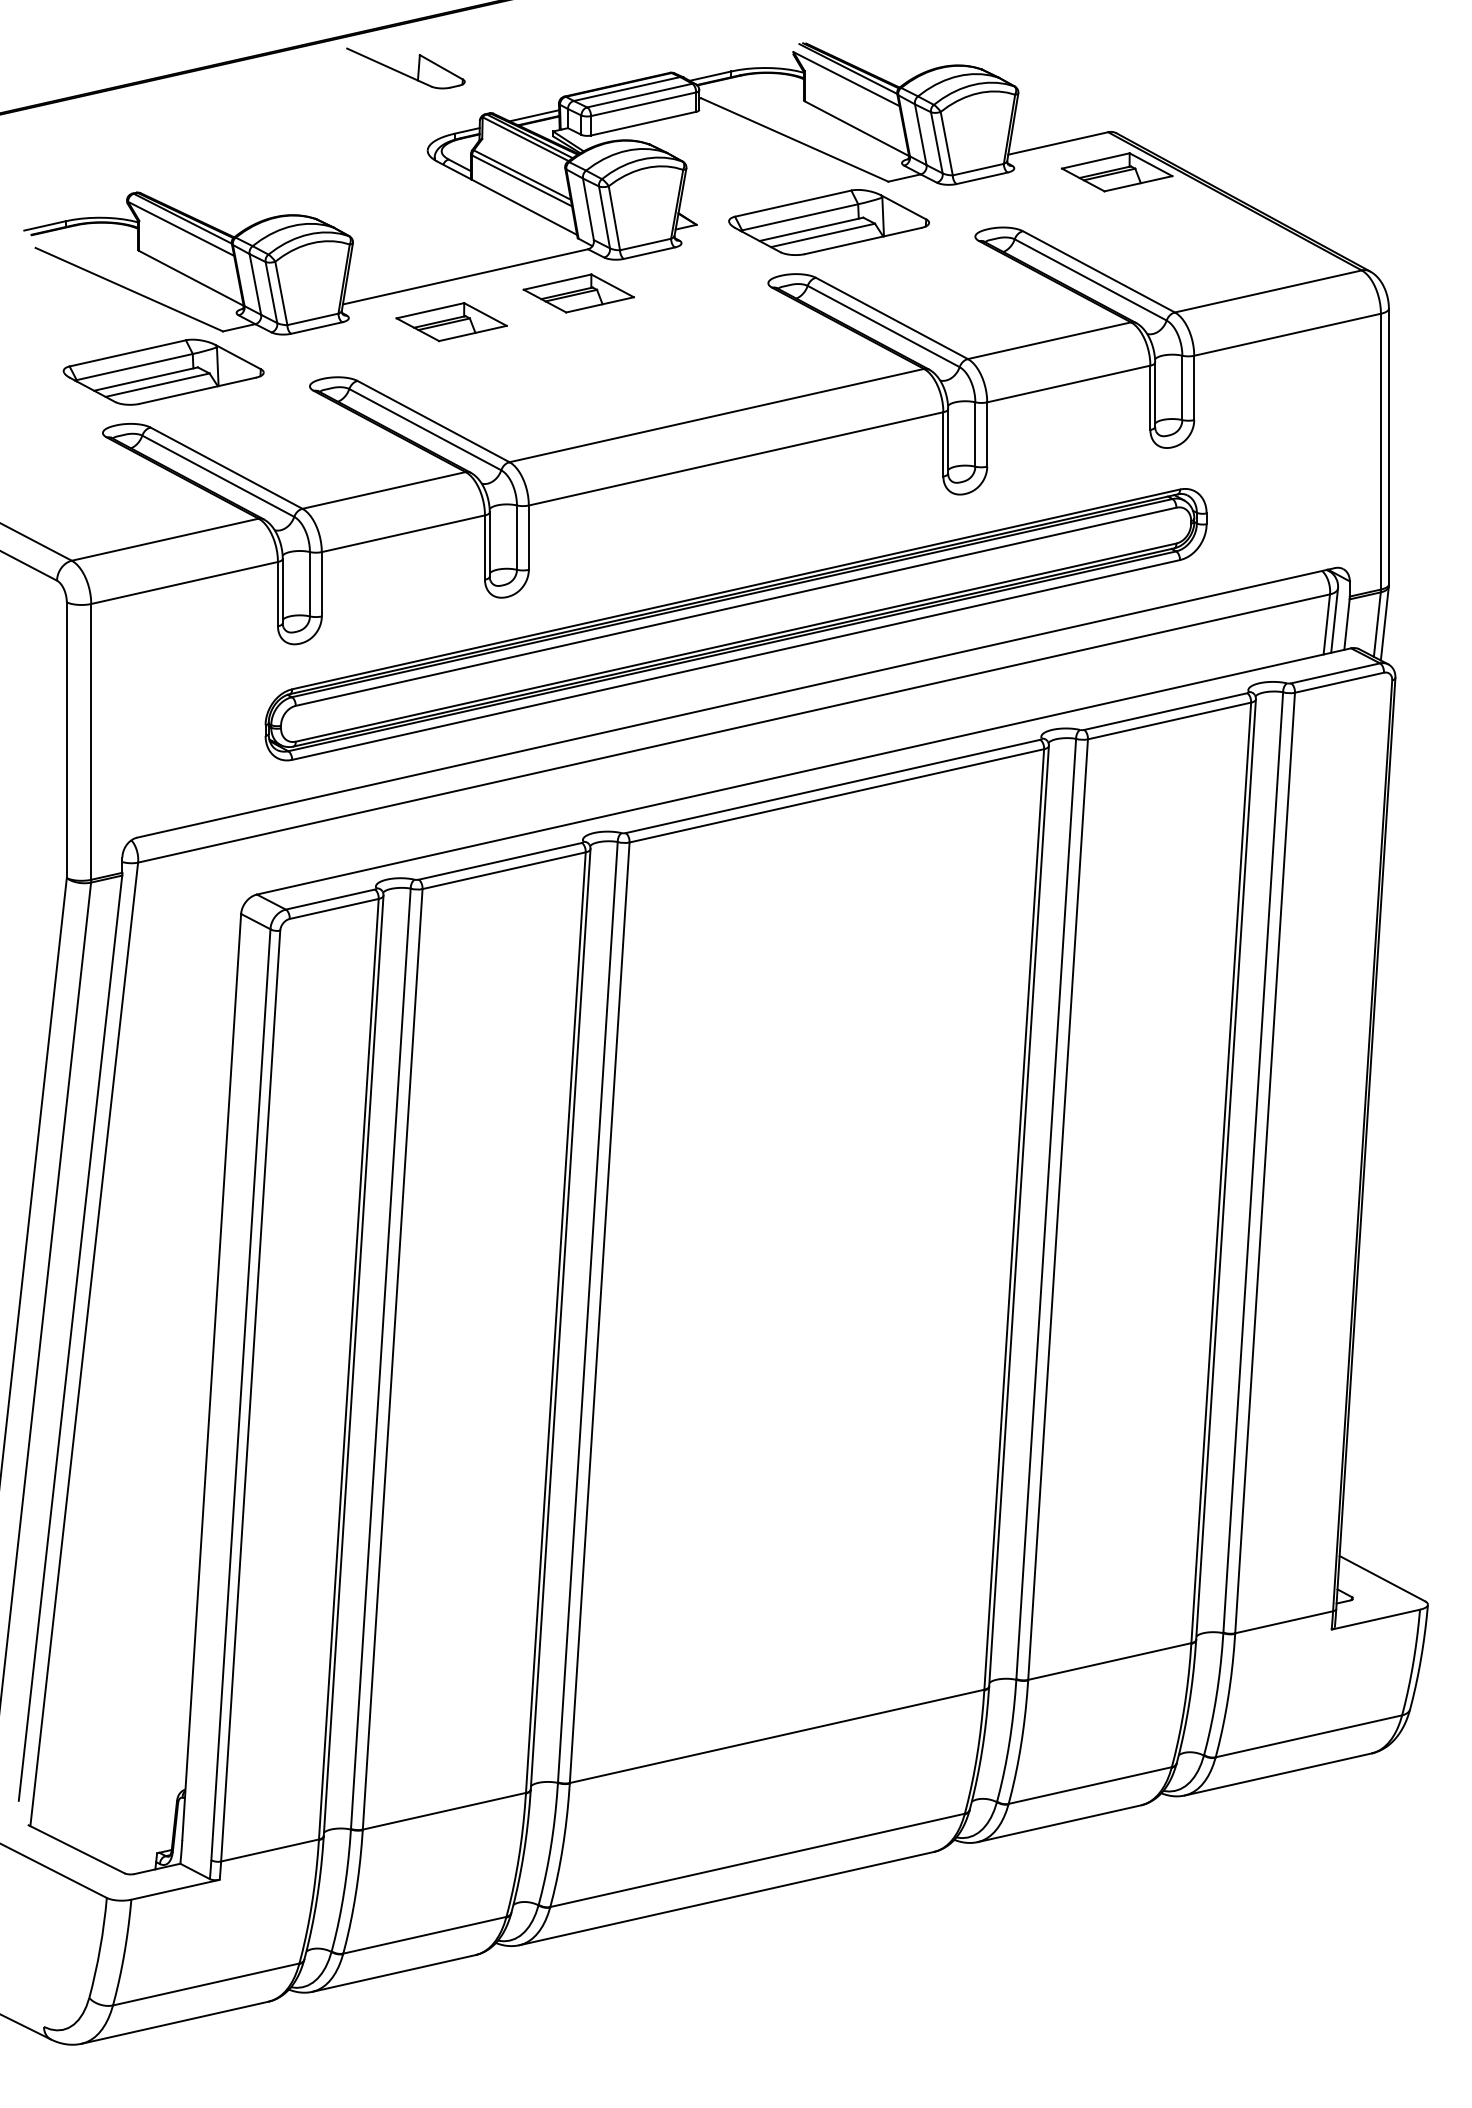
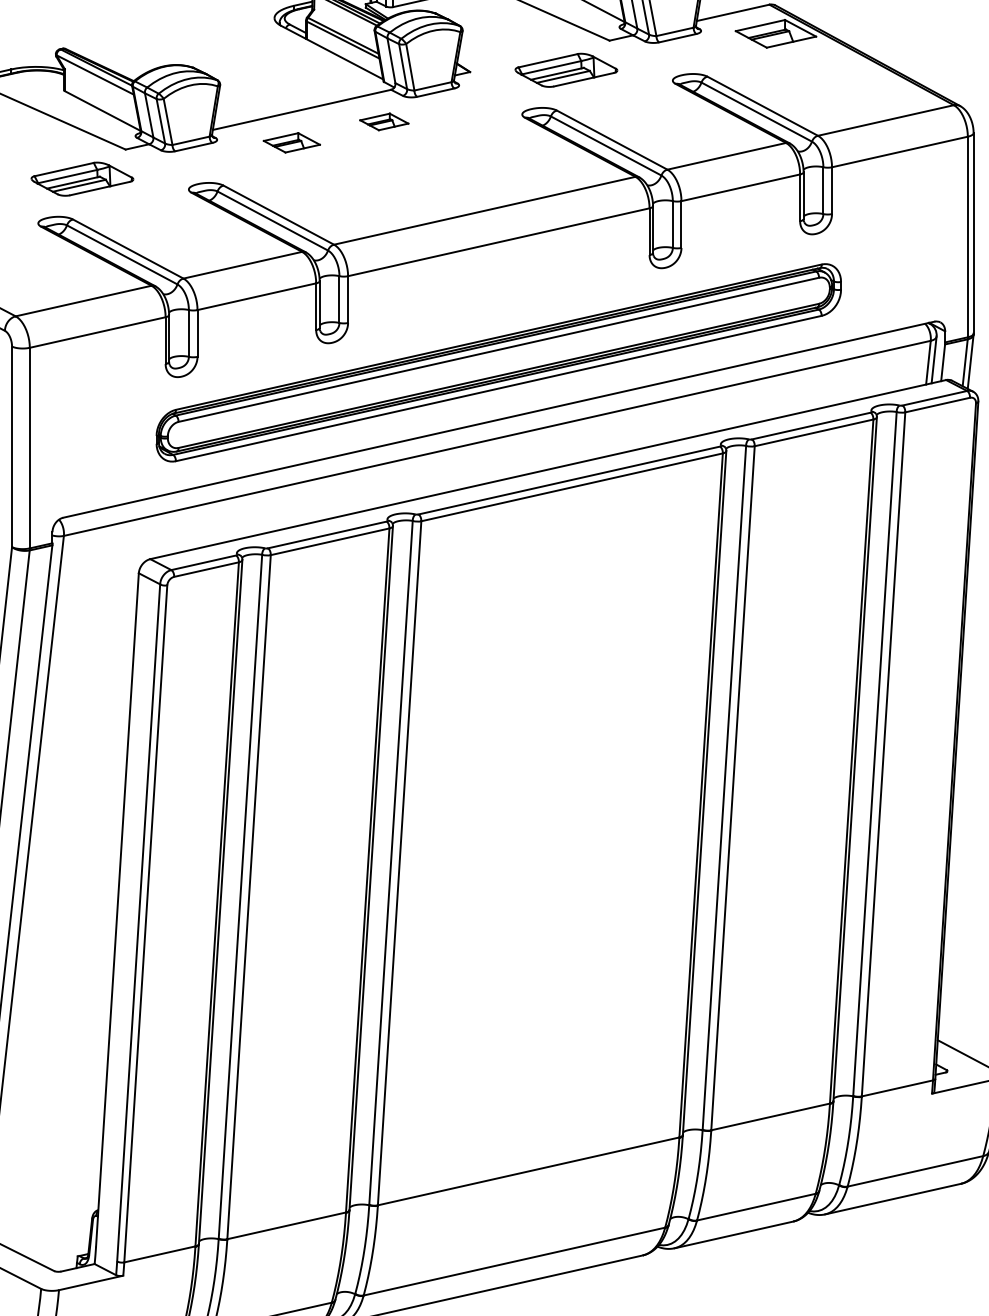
part: (828, 222) -> (566, 70), size x0.7
part: (578, 293) -> (384, 121), size x0.6
part: (451, 322) -> (291, 143), size x0.7
part: (163, 371) -> (82, 178), size x0.7

